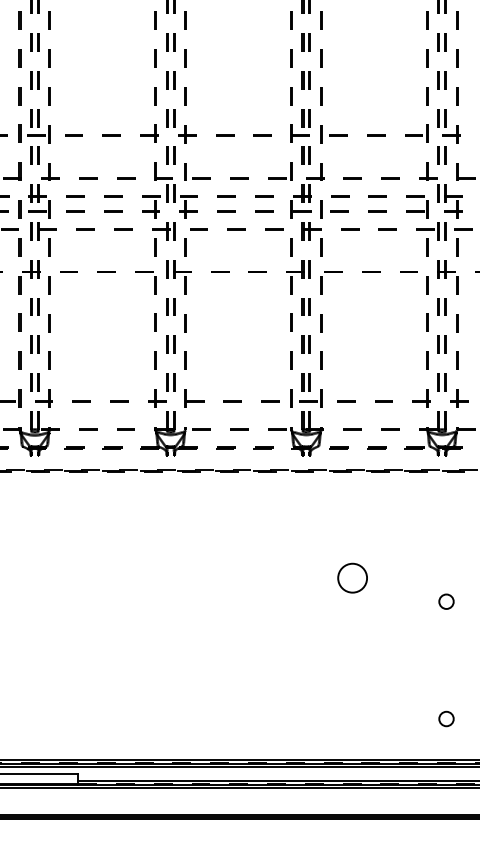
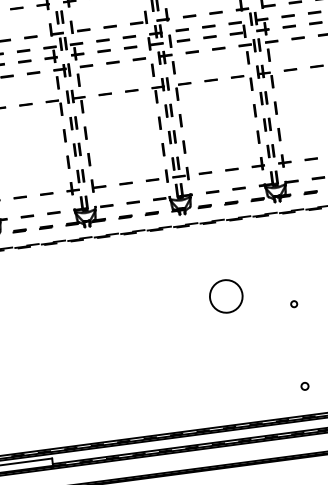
circle: (352, 577) -> (226, 295), size x1.6
circle: (446, 601) -> (294, 304), size x0.6
circle: (446, 718) -> (304, 386), size x0.7

